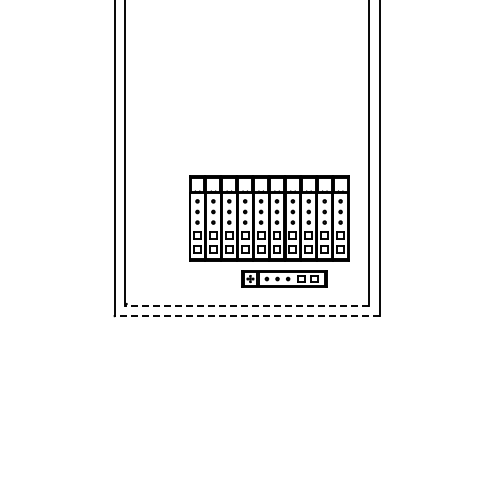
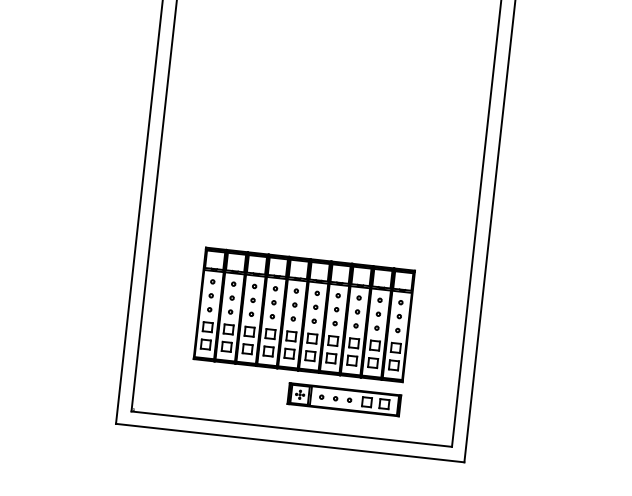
part: (269, 218) -> (304, 314), moved
line: (247, 305) -> (292, 429), dashed -> solid
line: (247, 316) -> (290, 443), dashed -> solid

